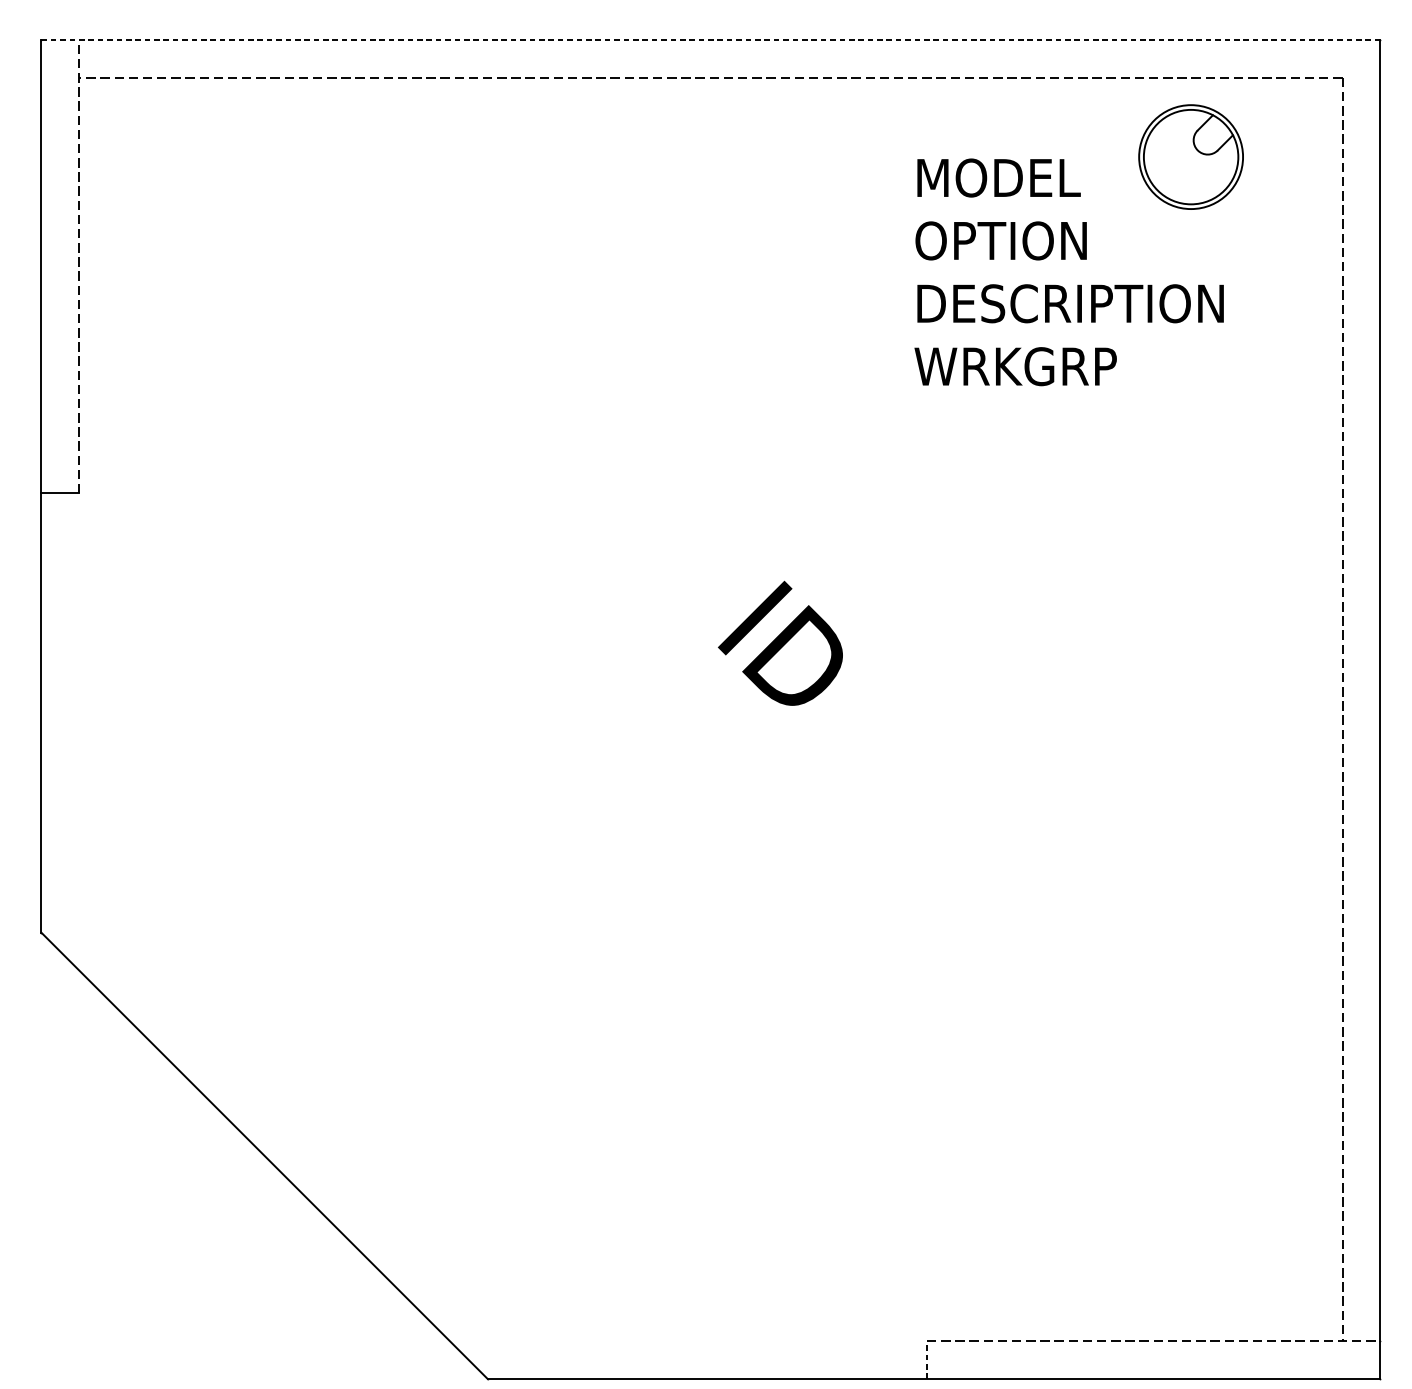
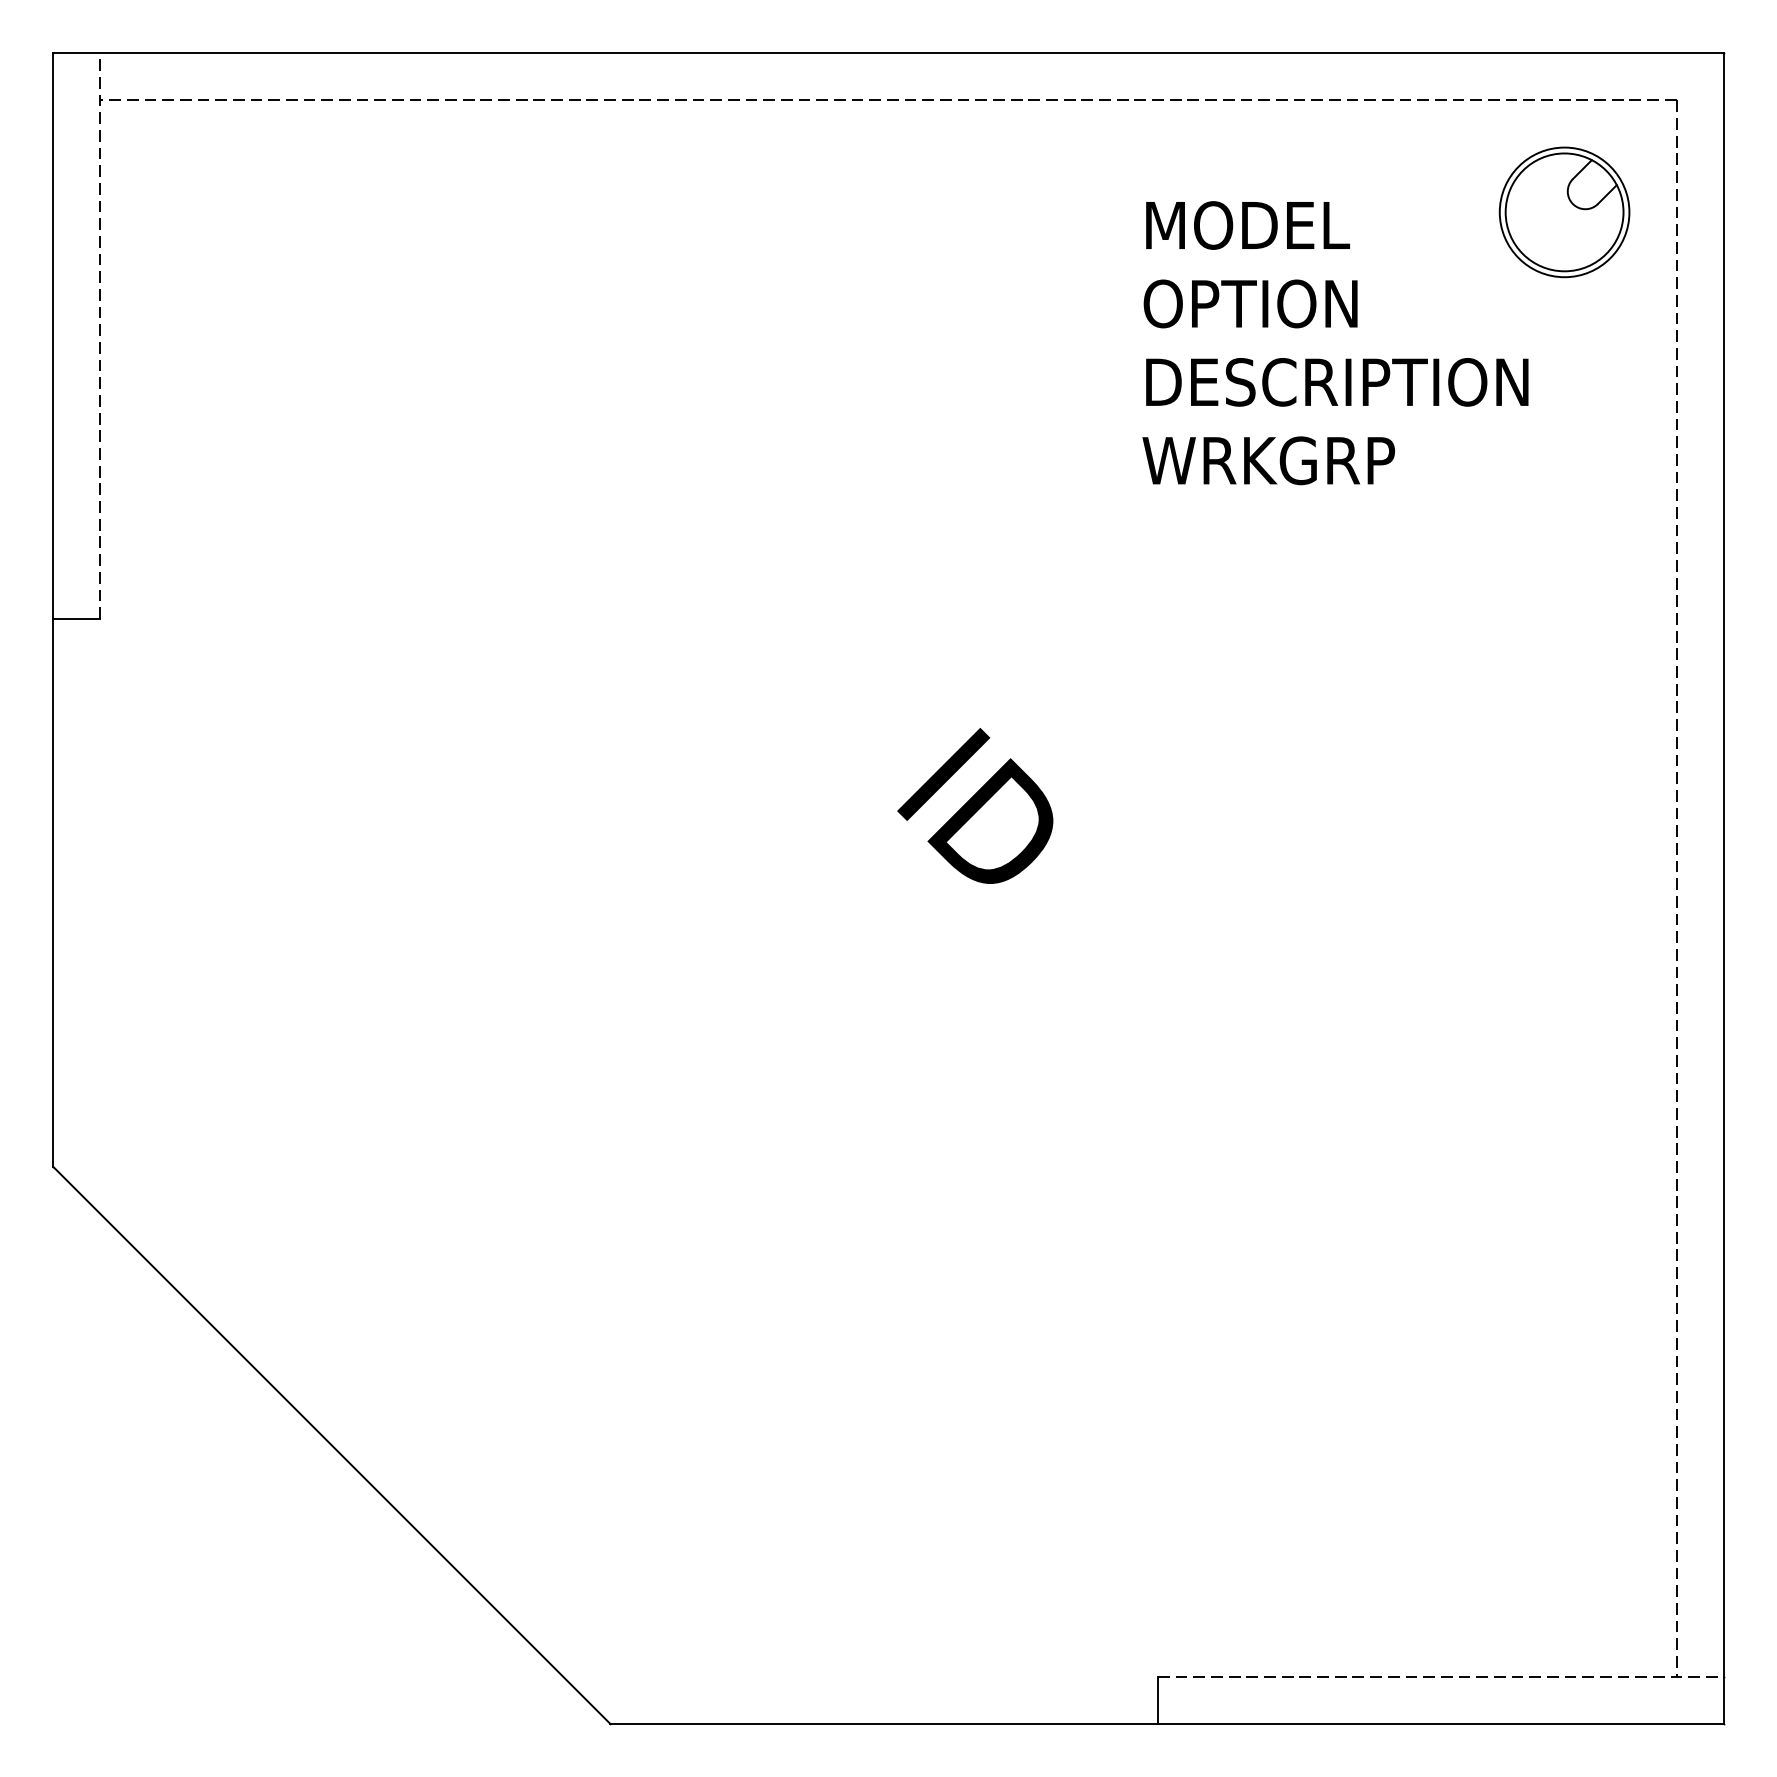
line: (711, 40) -> (889, 53), dashed -> solid
part: (1191, 157) -> (1564, 212), moved
line: (927, 1360) -> (1158, 1700), dashed -> solid

